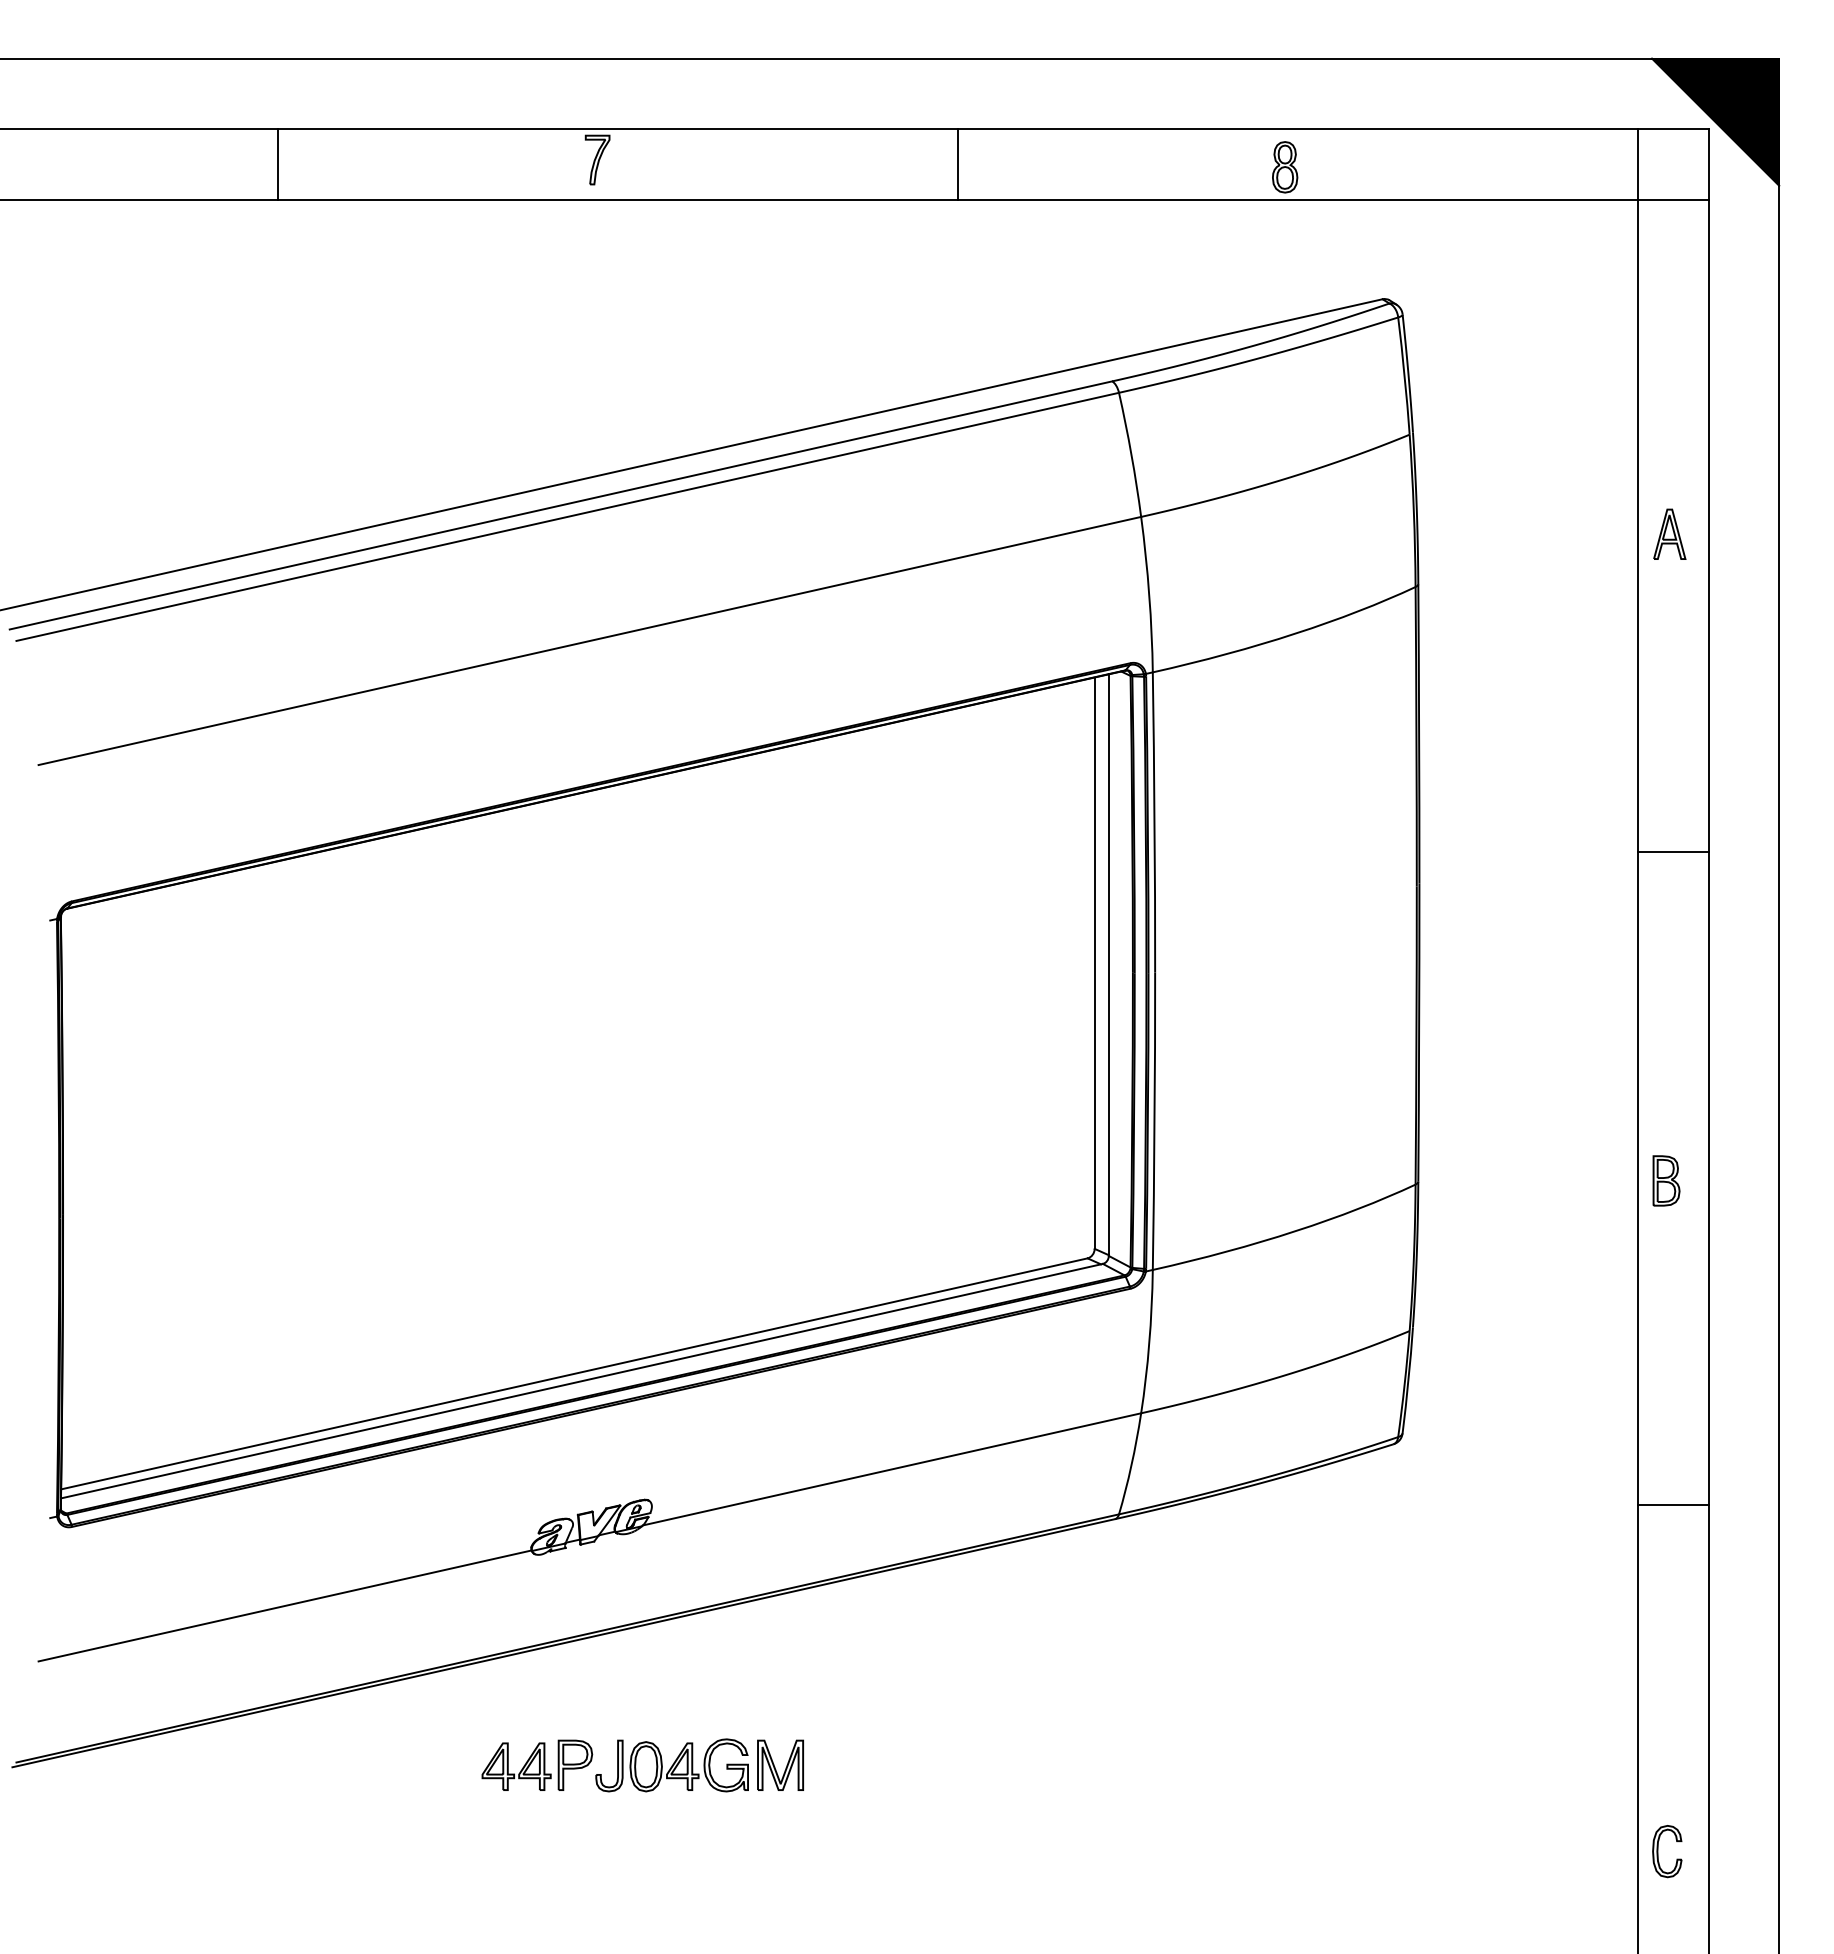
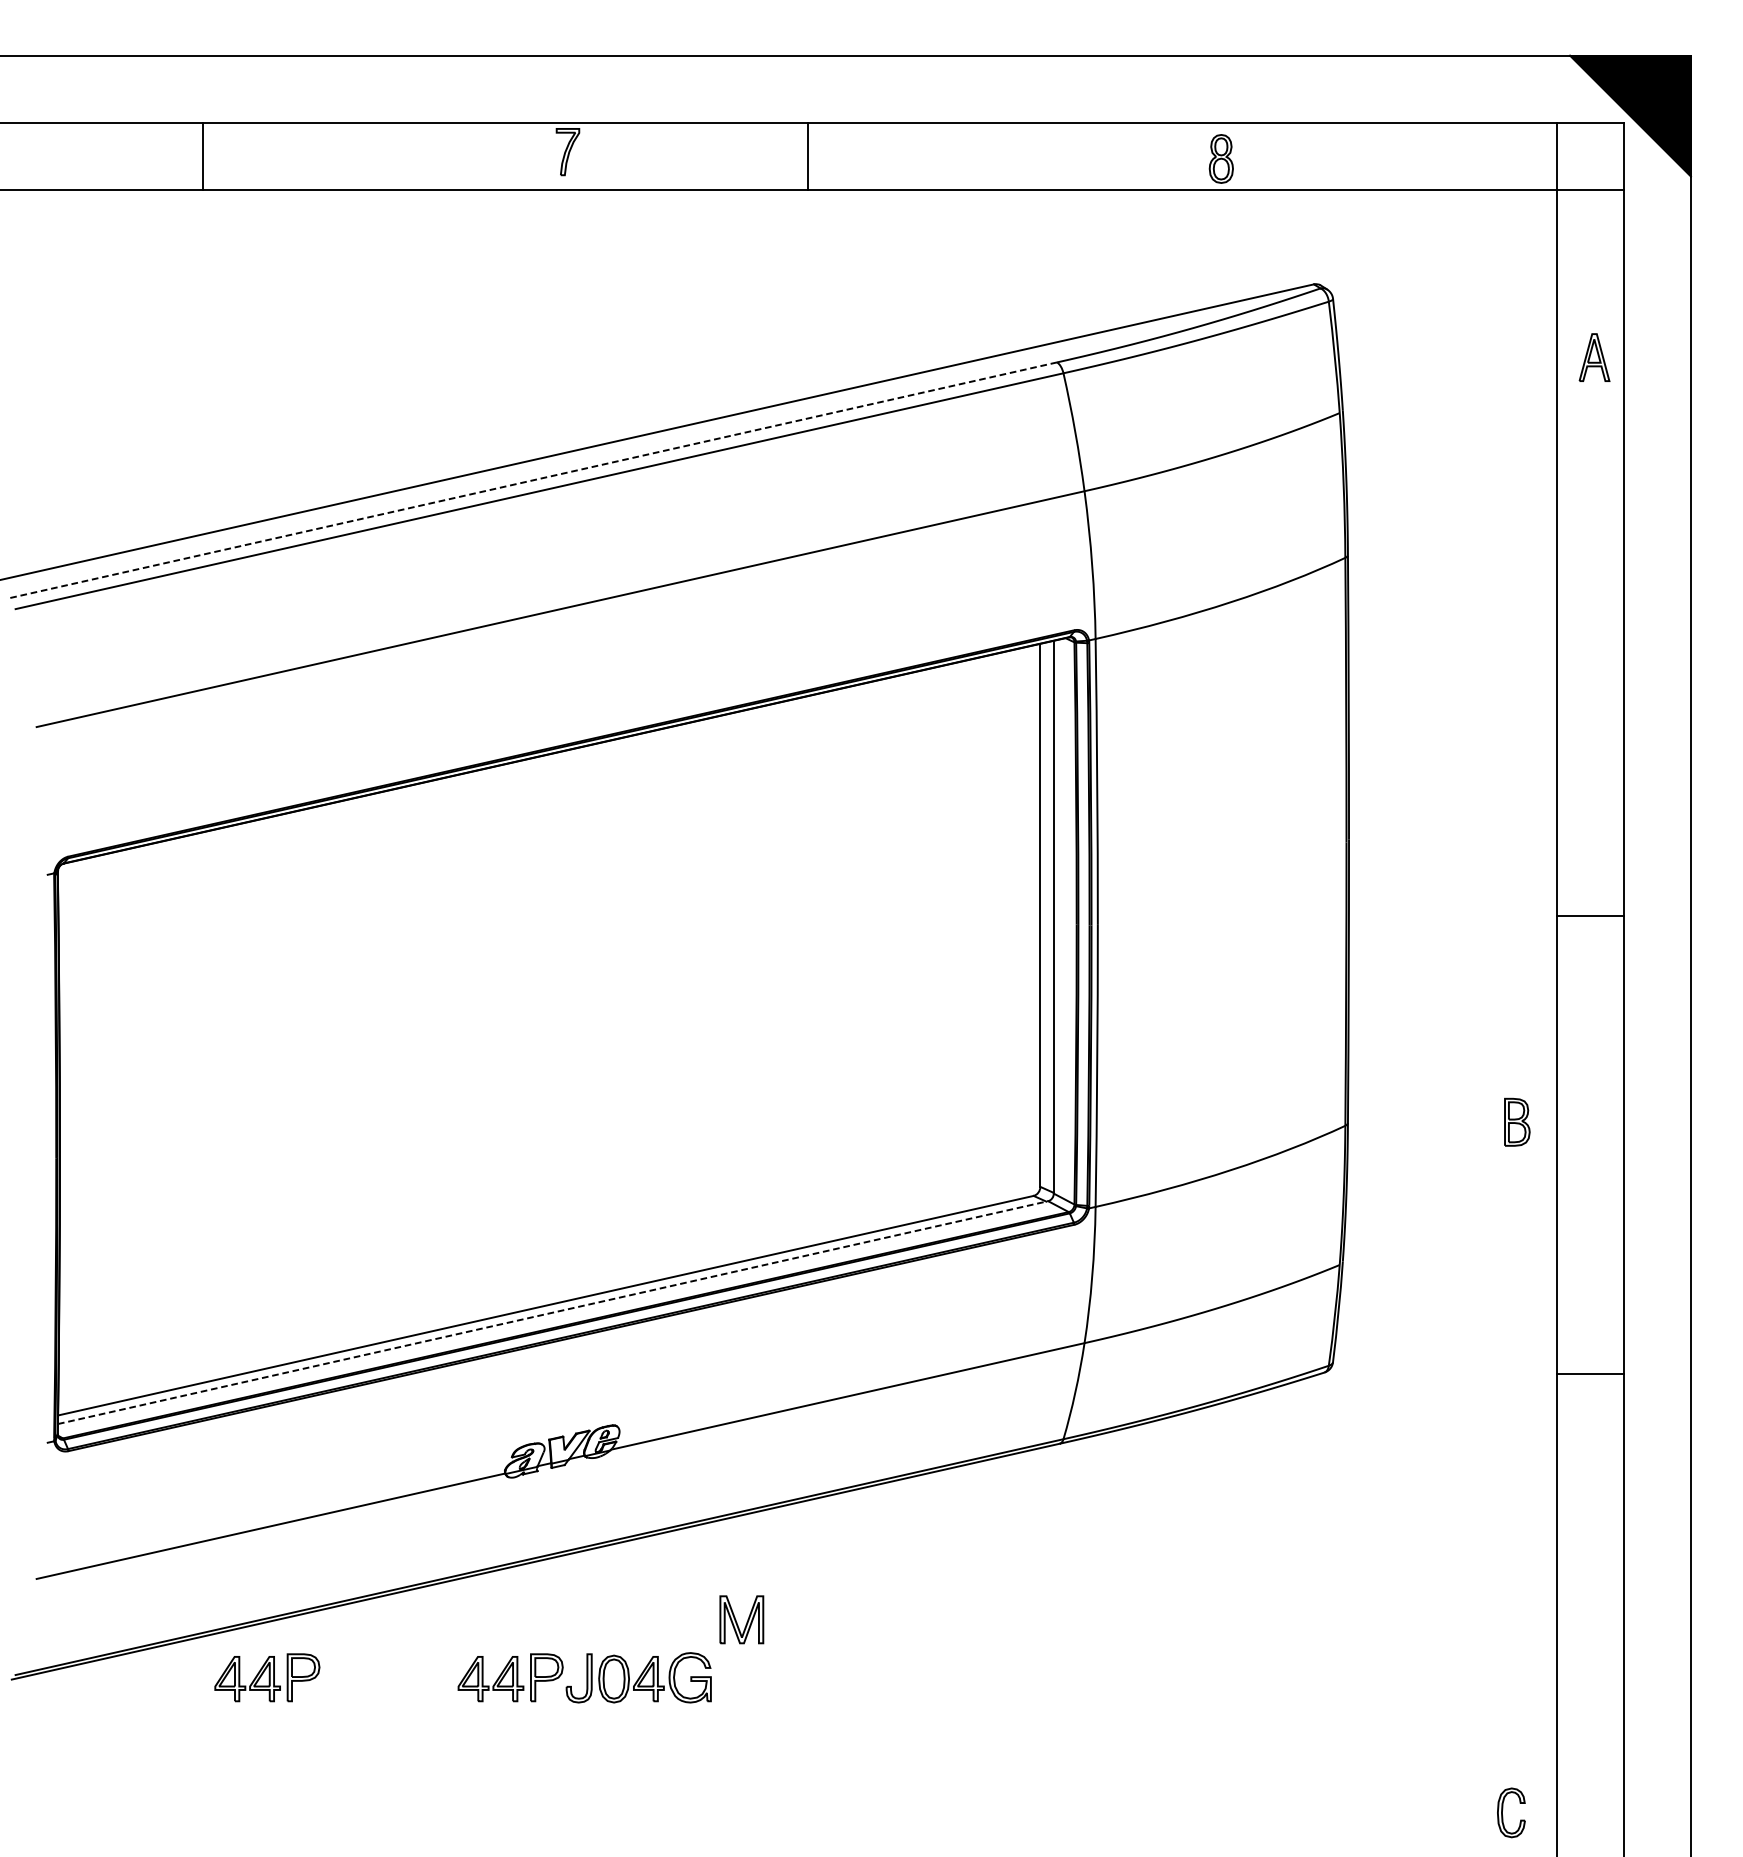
line: (277, 164) -> (202, 156), moved
line: (957, 164) -> (807, 156), moved
line: (560, 505) -> (532, 480), solid -> dashed
part: (1669, 533) -> (1594, 356), moved
line: (1672, 852) -> (1589, 916), moved
part: (1666, 1180) -> (1517, 1121), moved
line: (581, 1381) -> (552, 1312), solid -> dashed
line: (1672, 1504) -> (1589, 1373), moved
part: (281, 1764) -> (267, 1676), added
part: (780, 1764) -> (741, 1618), moved
part: (1658, 1851) -> (1503, 1812), moved

